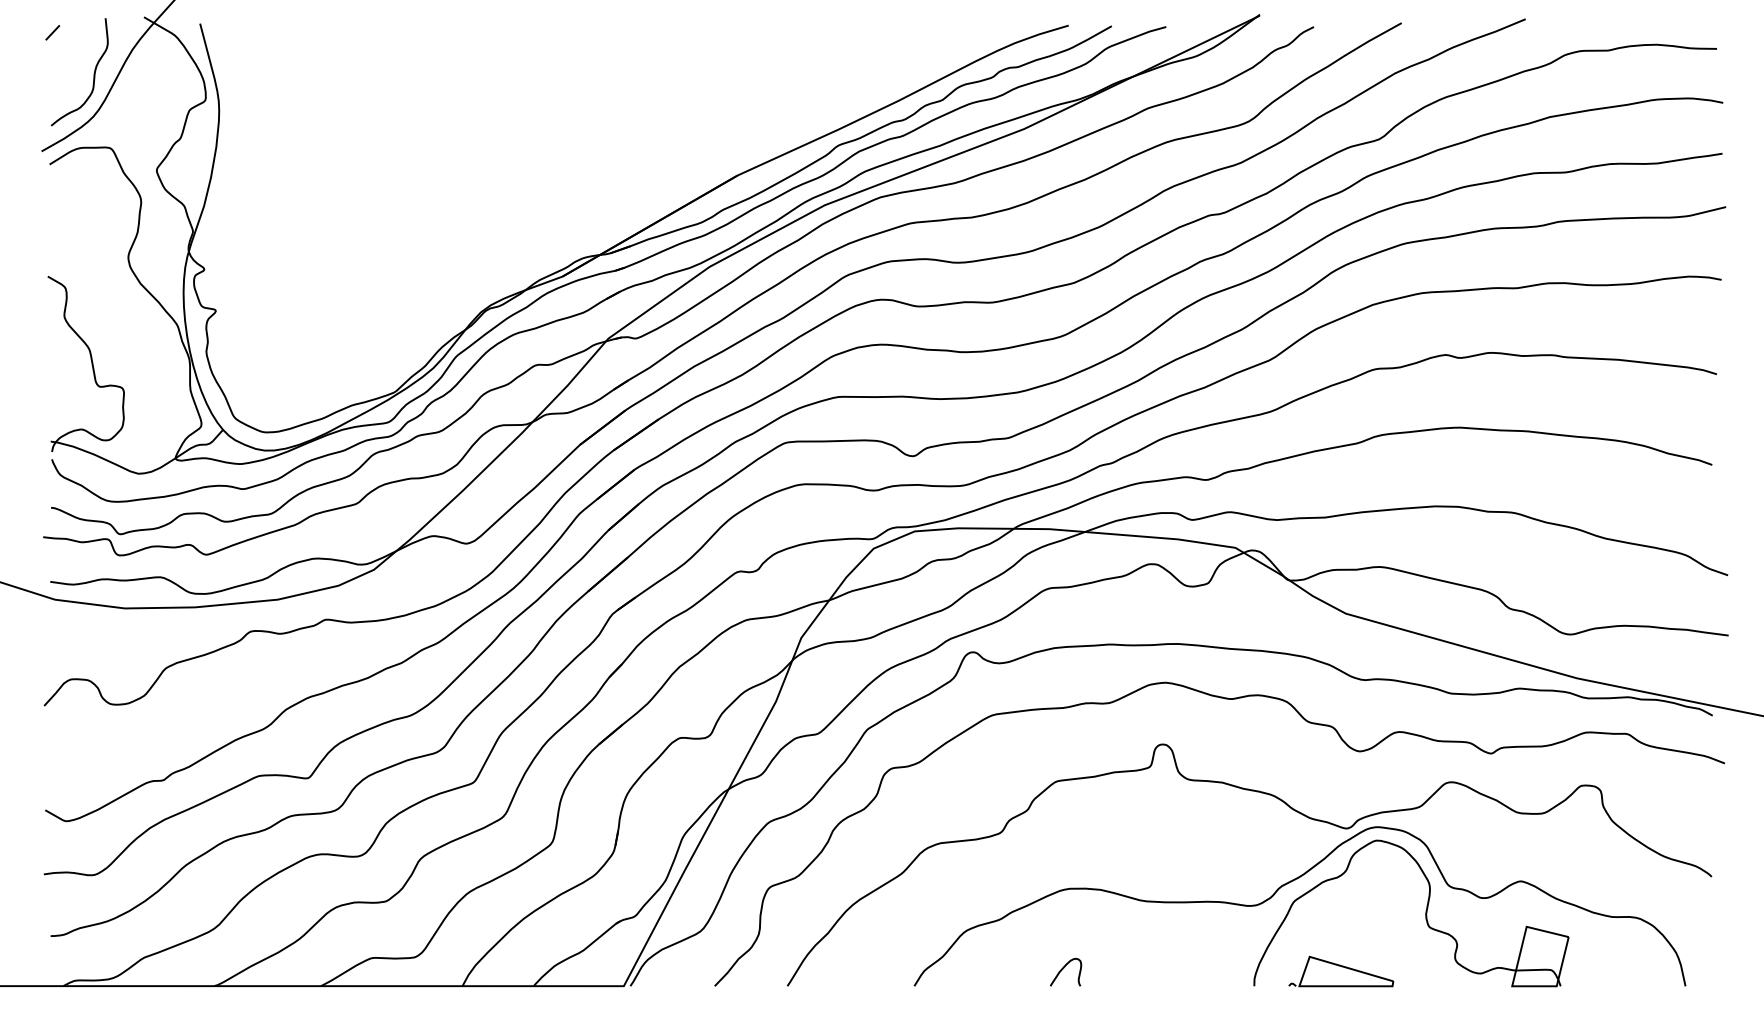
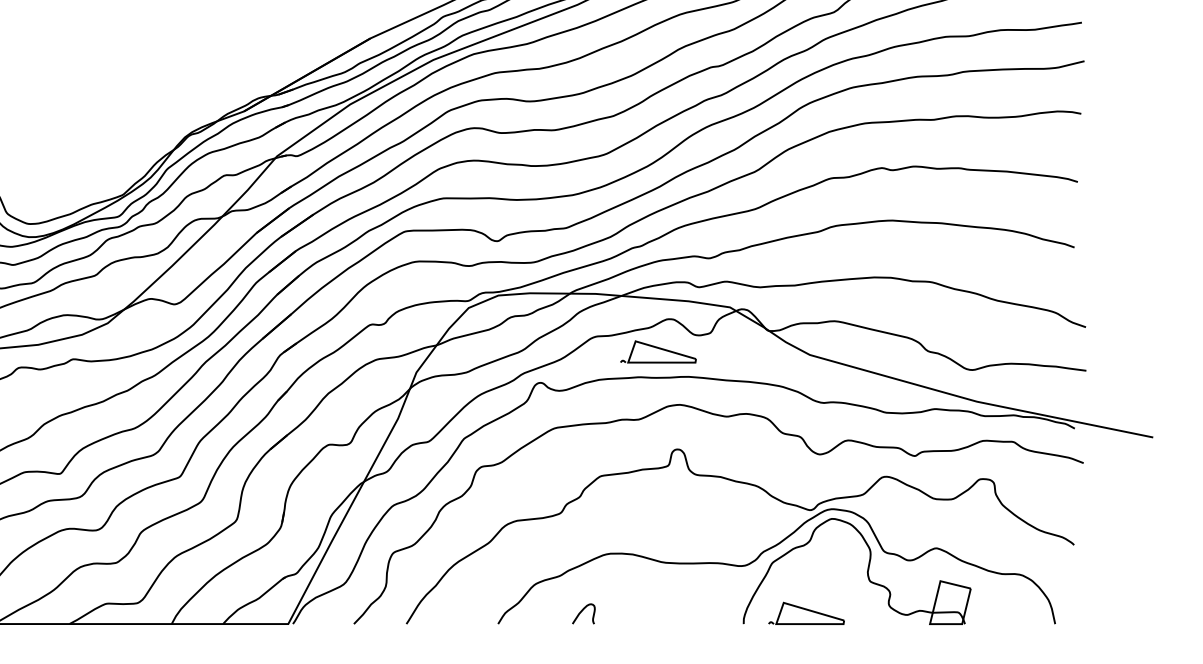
part: (1136, 609) -> (658, 351), added
curve: (1064, 968) -> (582, 611), moved

